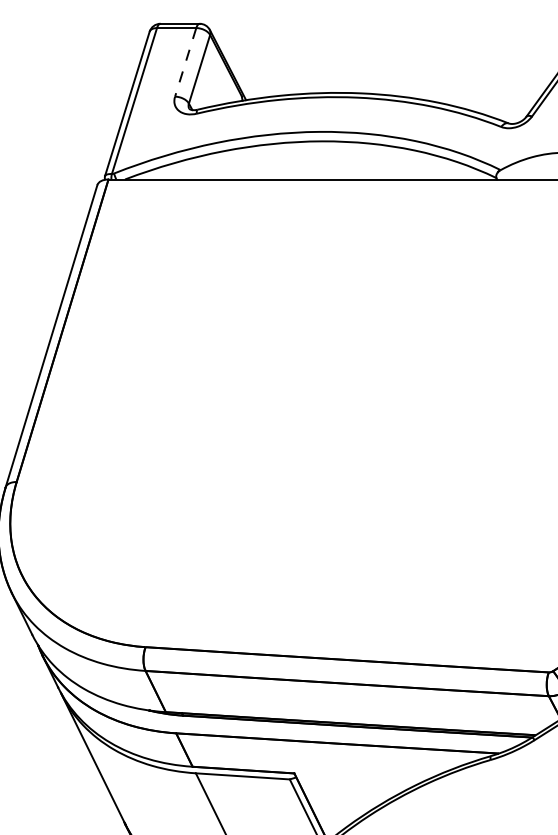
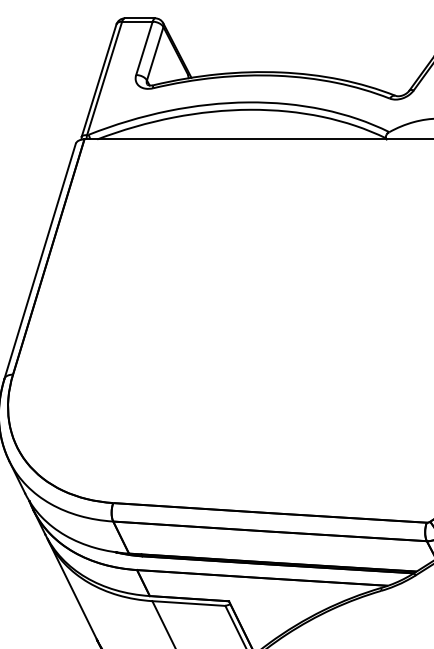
line: (185, 62) -> (144, 48), dashed -> solid

